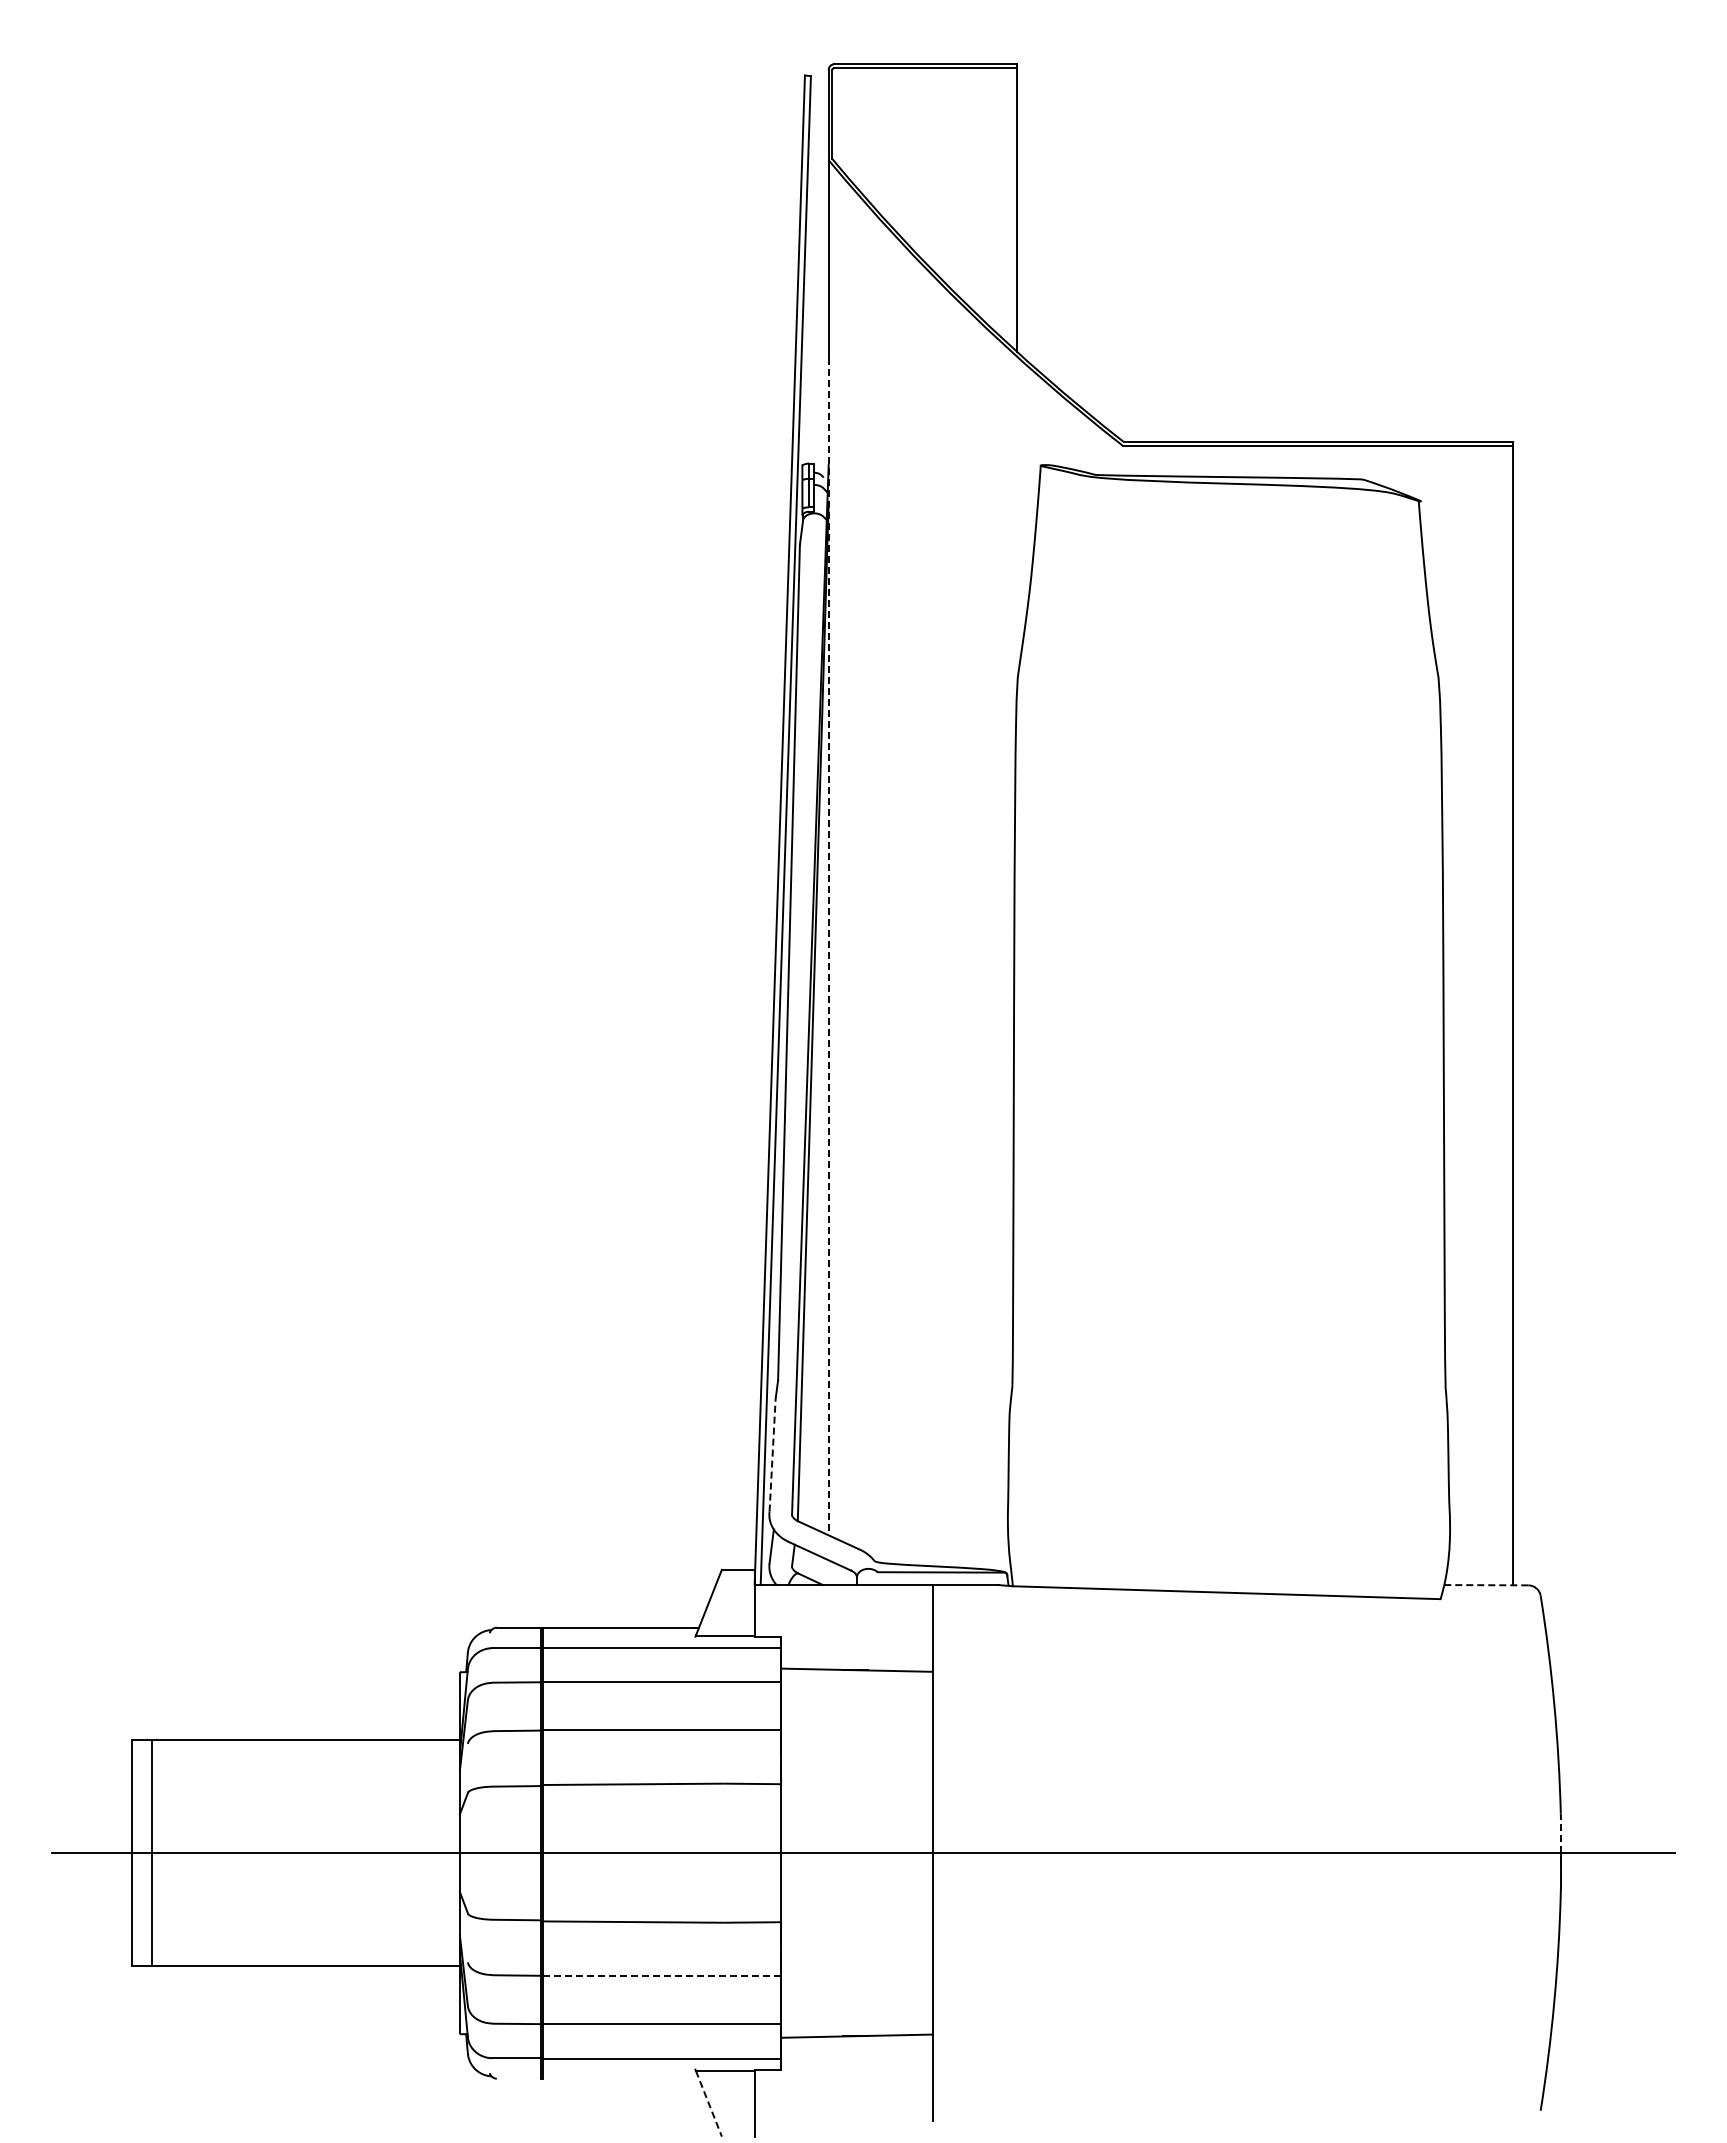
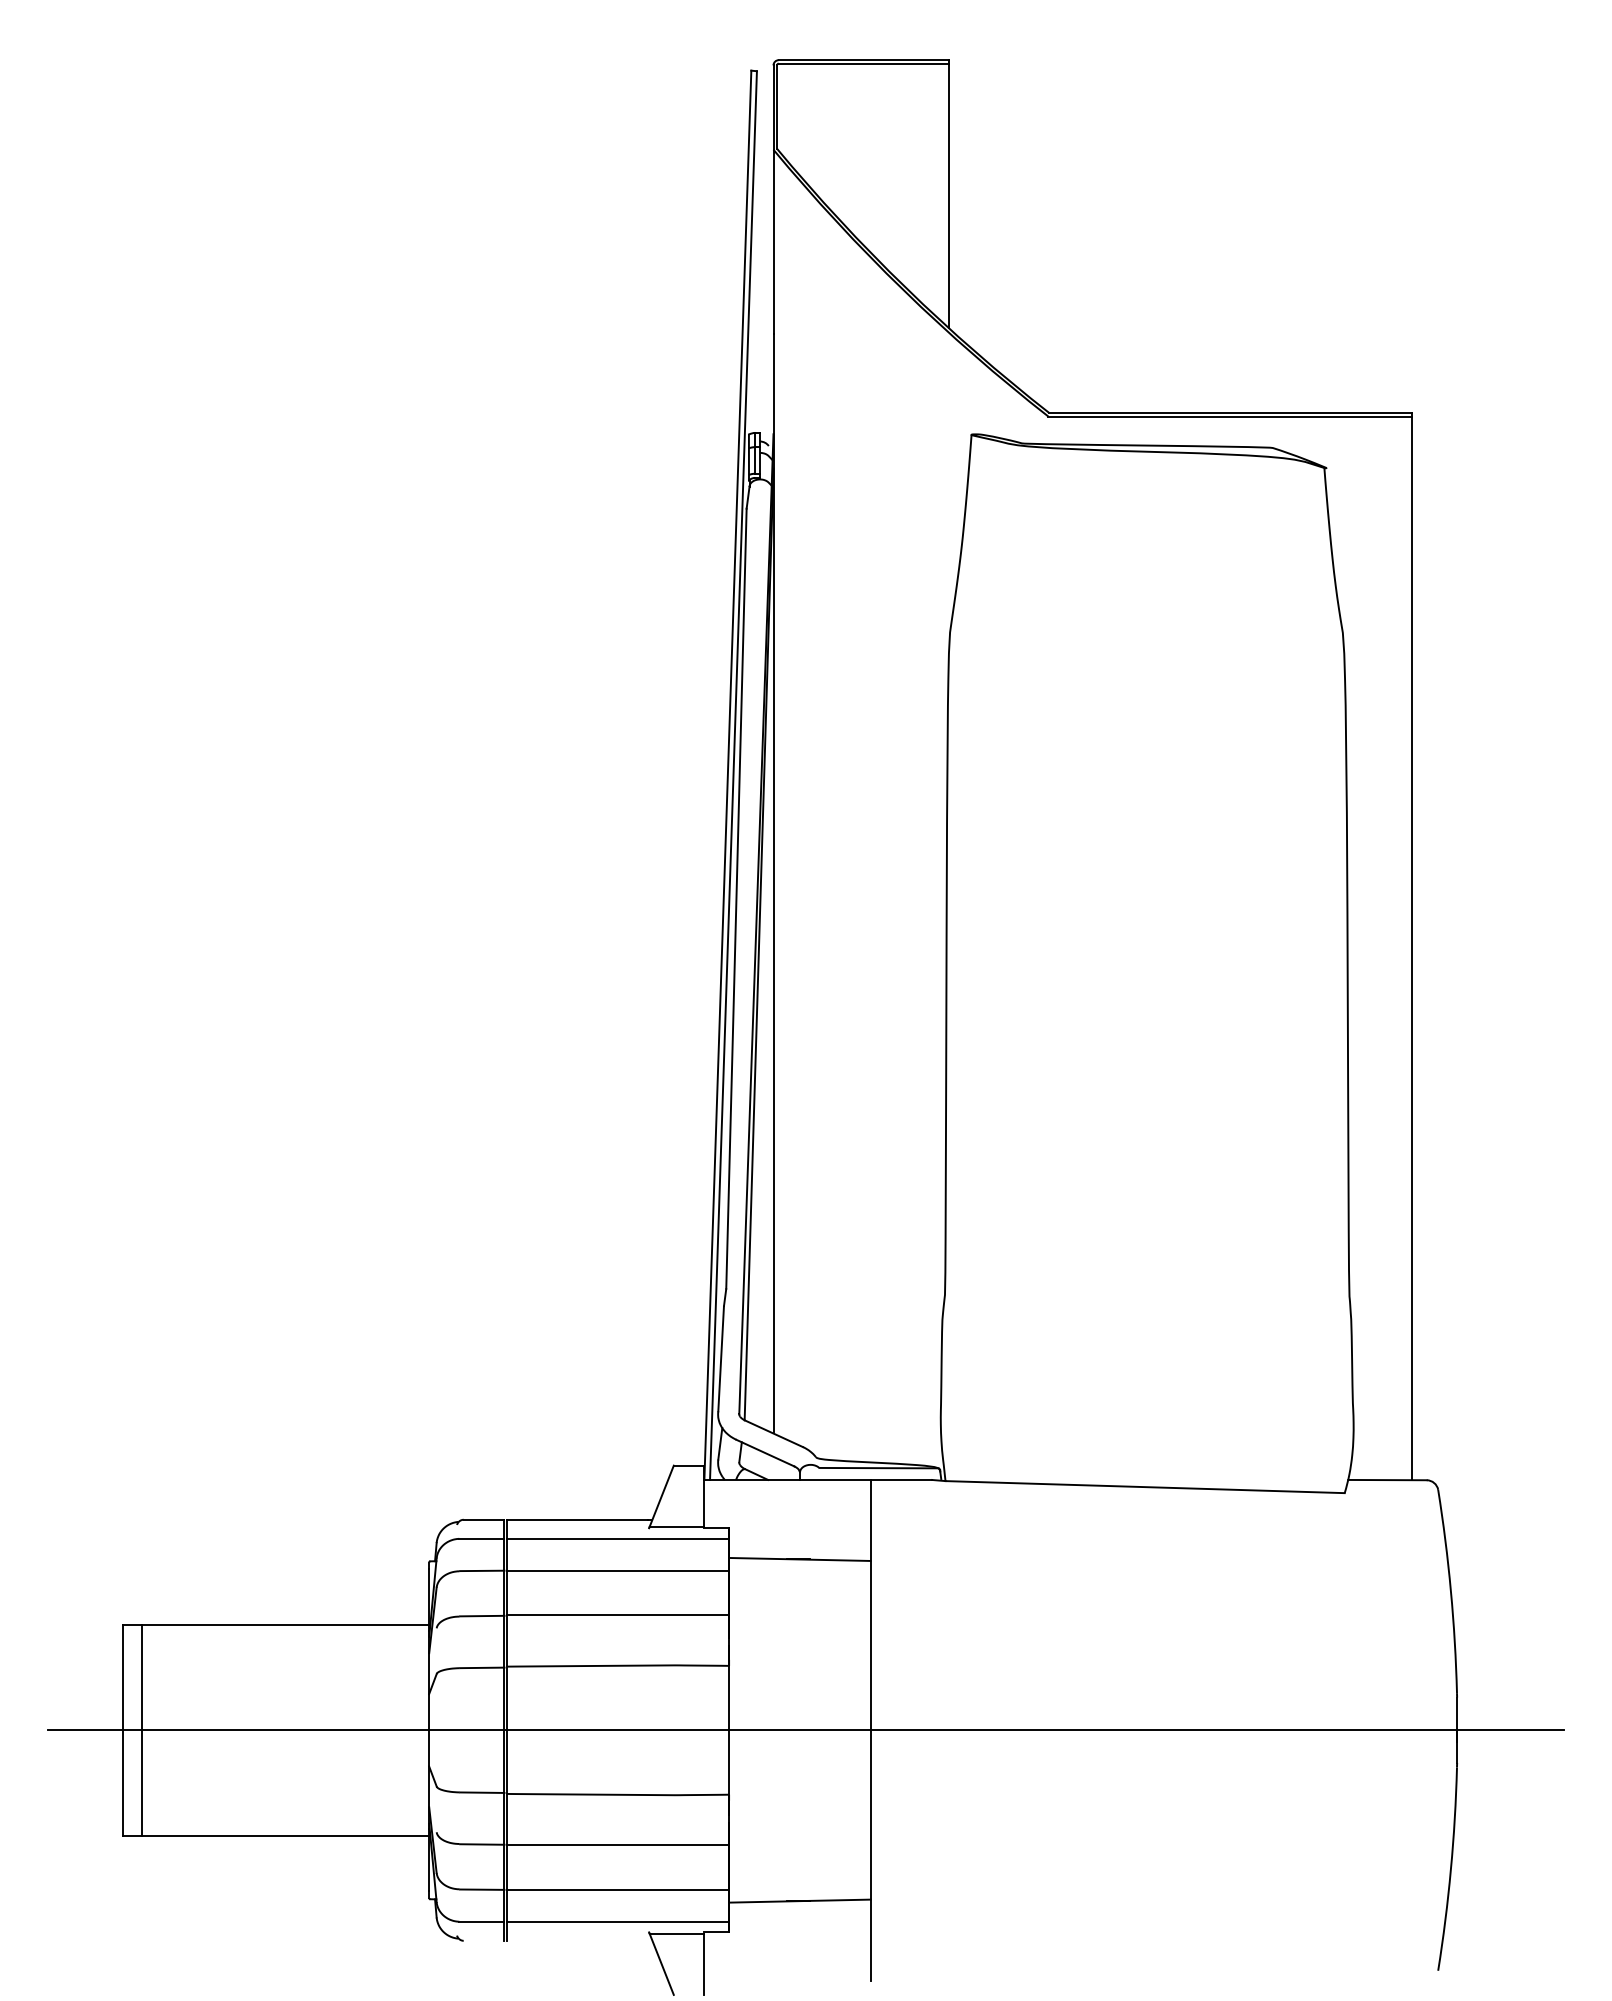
line: (828, 945) -> (773, 882), dashed -> solid
line: (772, 1454) -> (721, 1358), dashed -> solid
line: (1486, 1585) -> (1387, 1480), dashed -> solid
line: (1560, 1835) -> (1456, 1713), dashed -> solid
line: (662, 1976) -> (618, 1845), dashed -> solid
line: (709, 2104) -> (662, 1964), dashed -> solid

